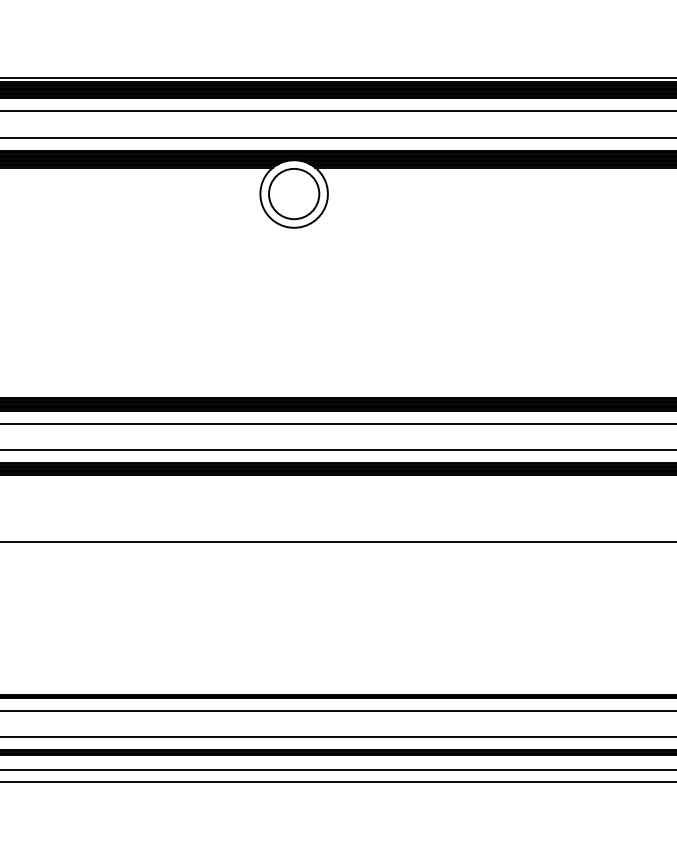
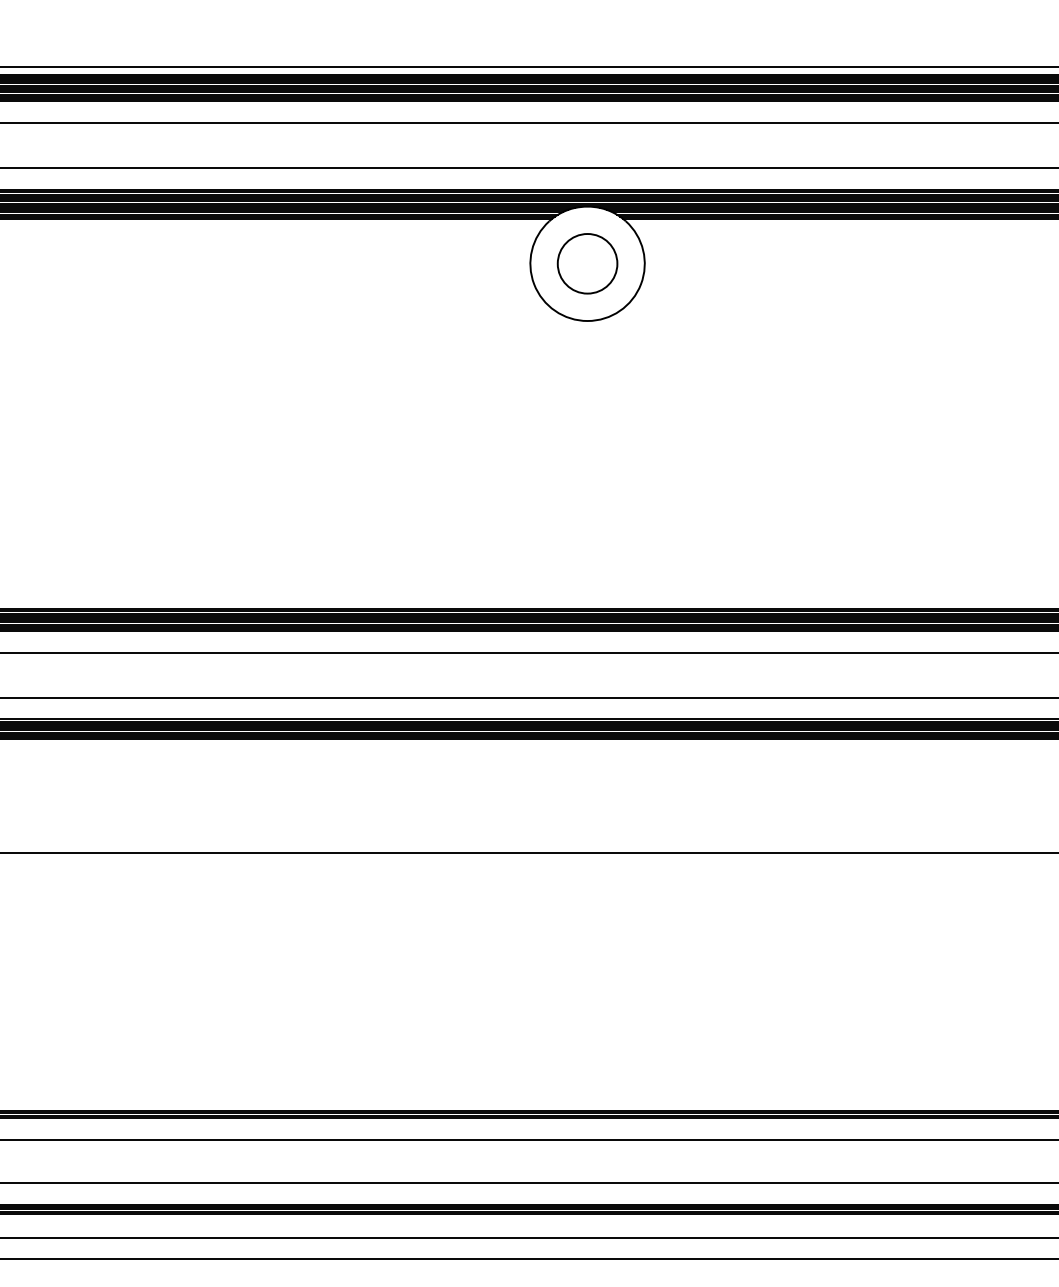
circle: (294, 193) -> (588, 262), size x0.7

